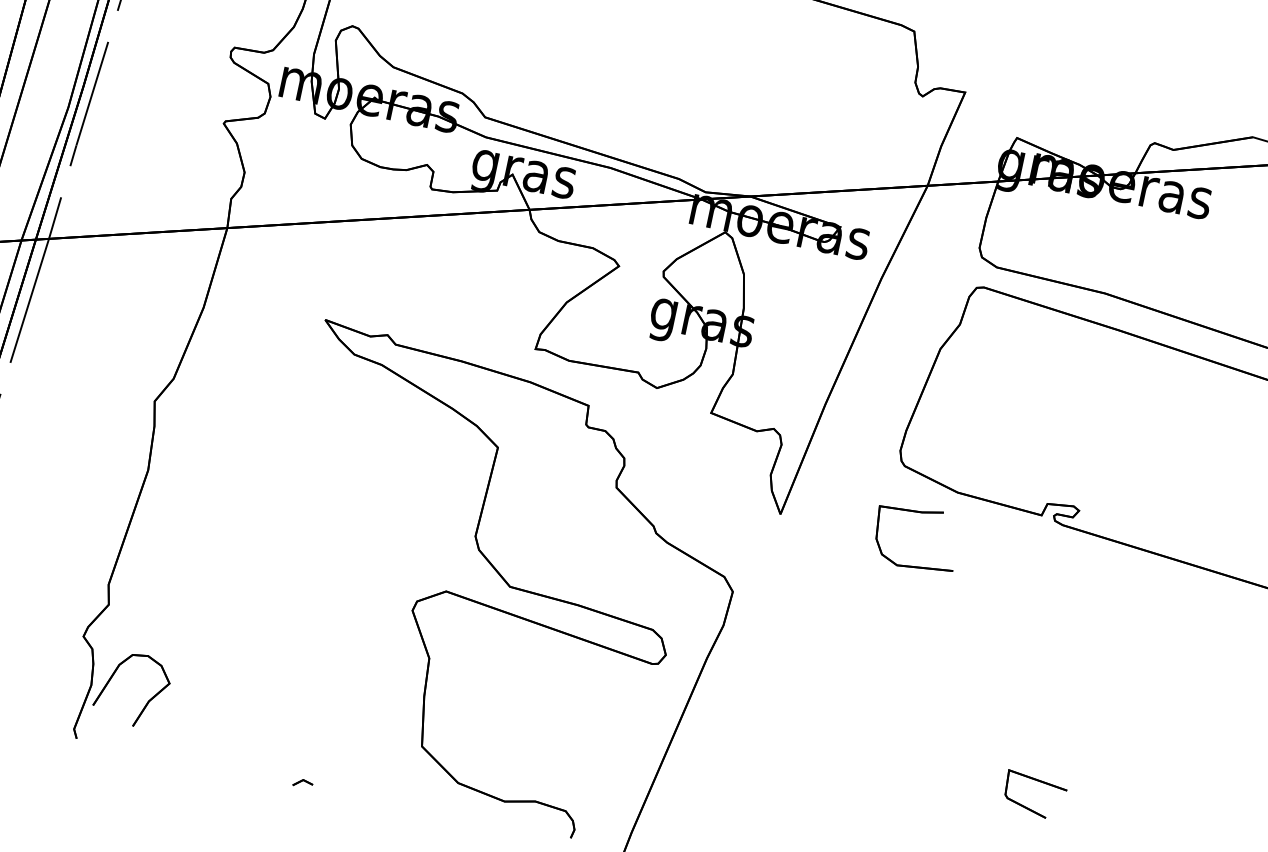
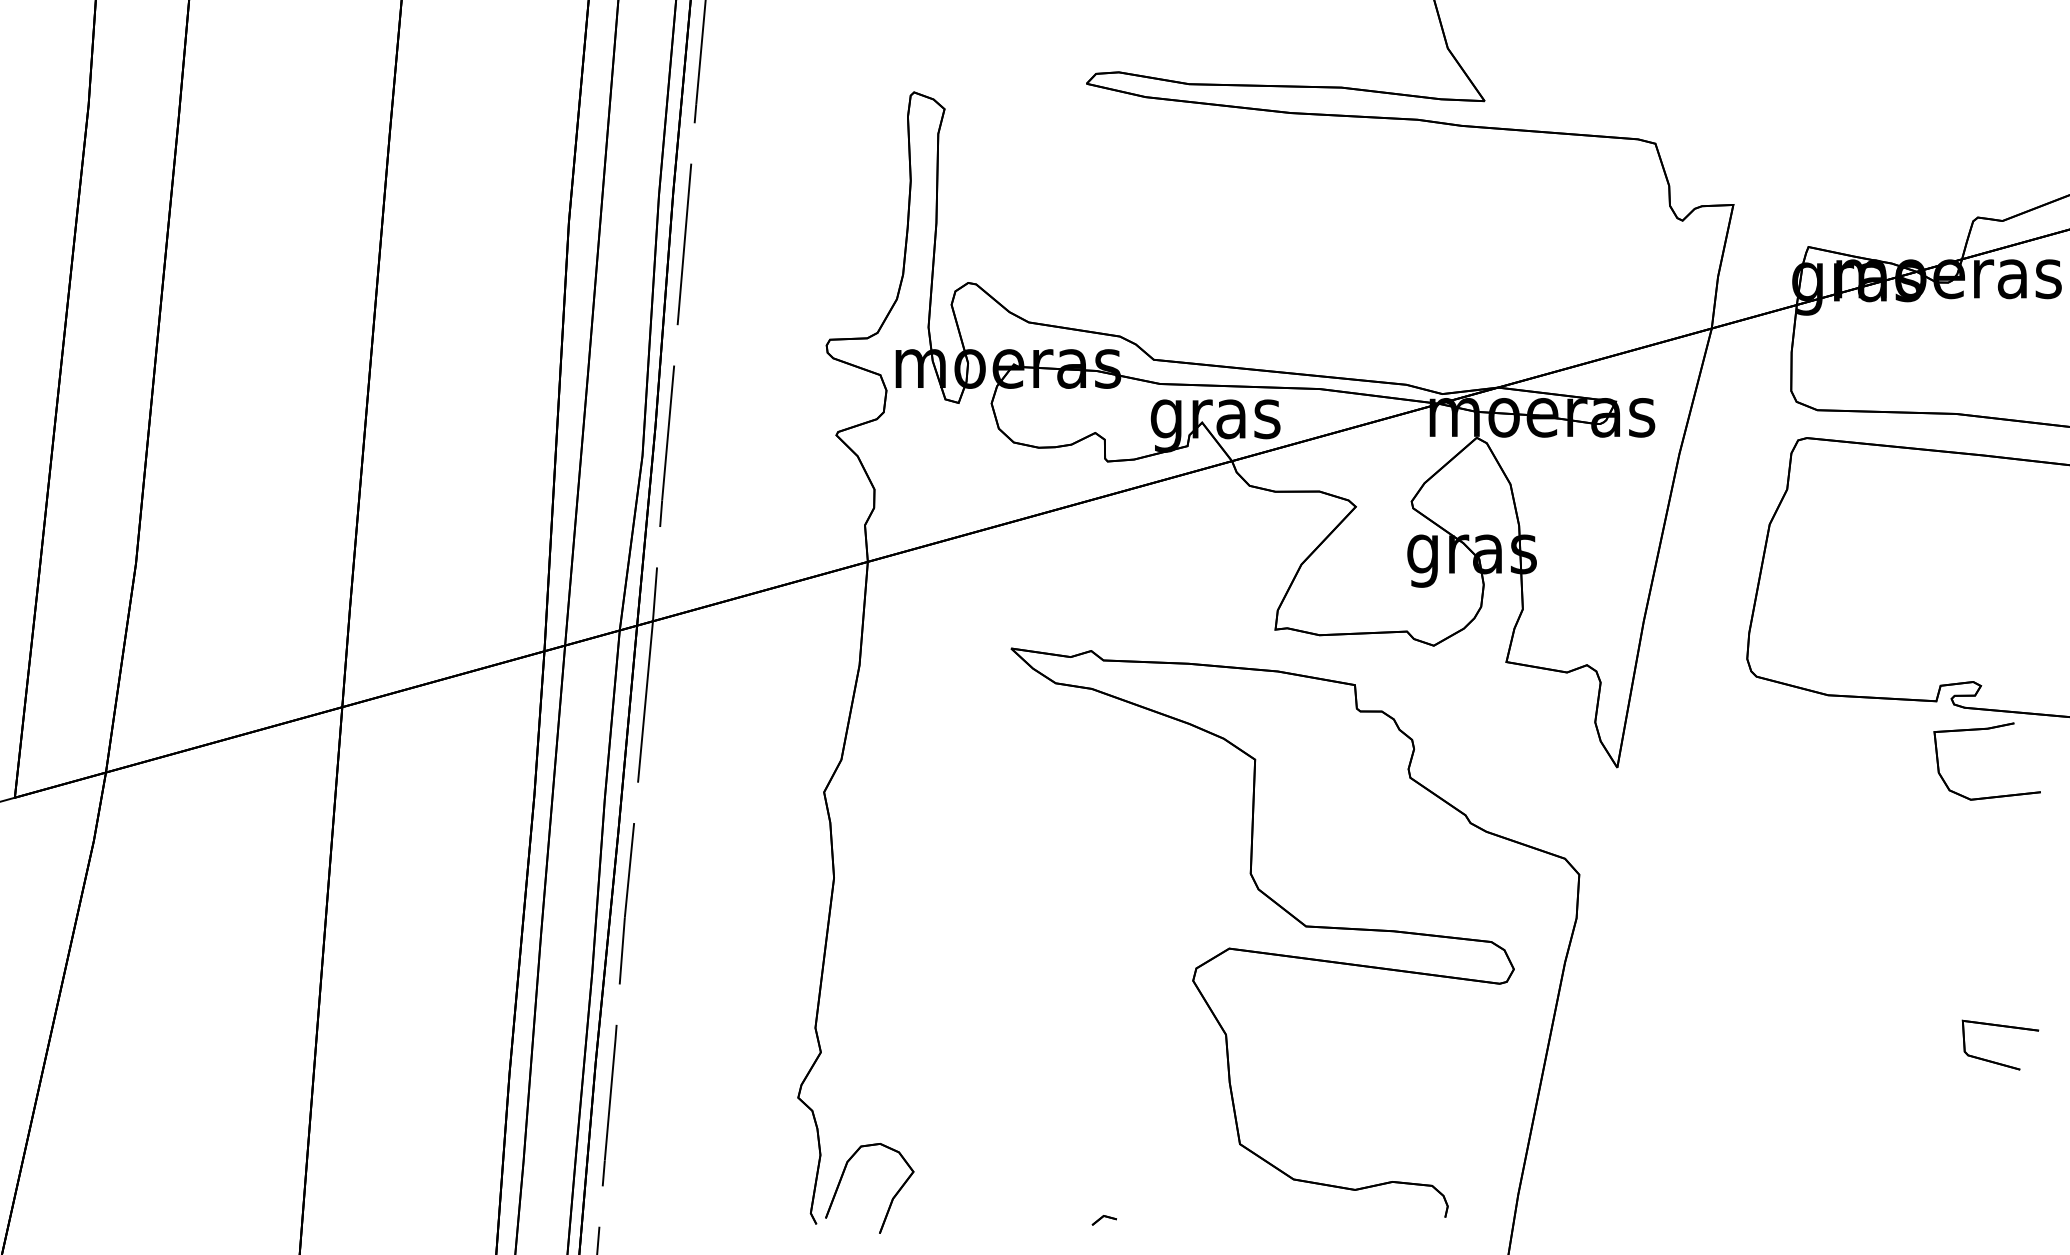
part: (916, 512) -> (1981, 730), moved
part: (147, 701) -> (891, 1199), moved

